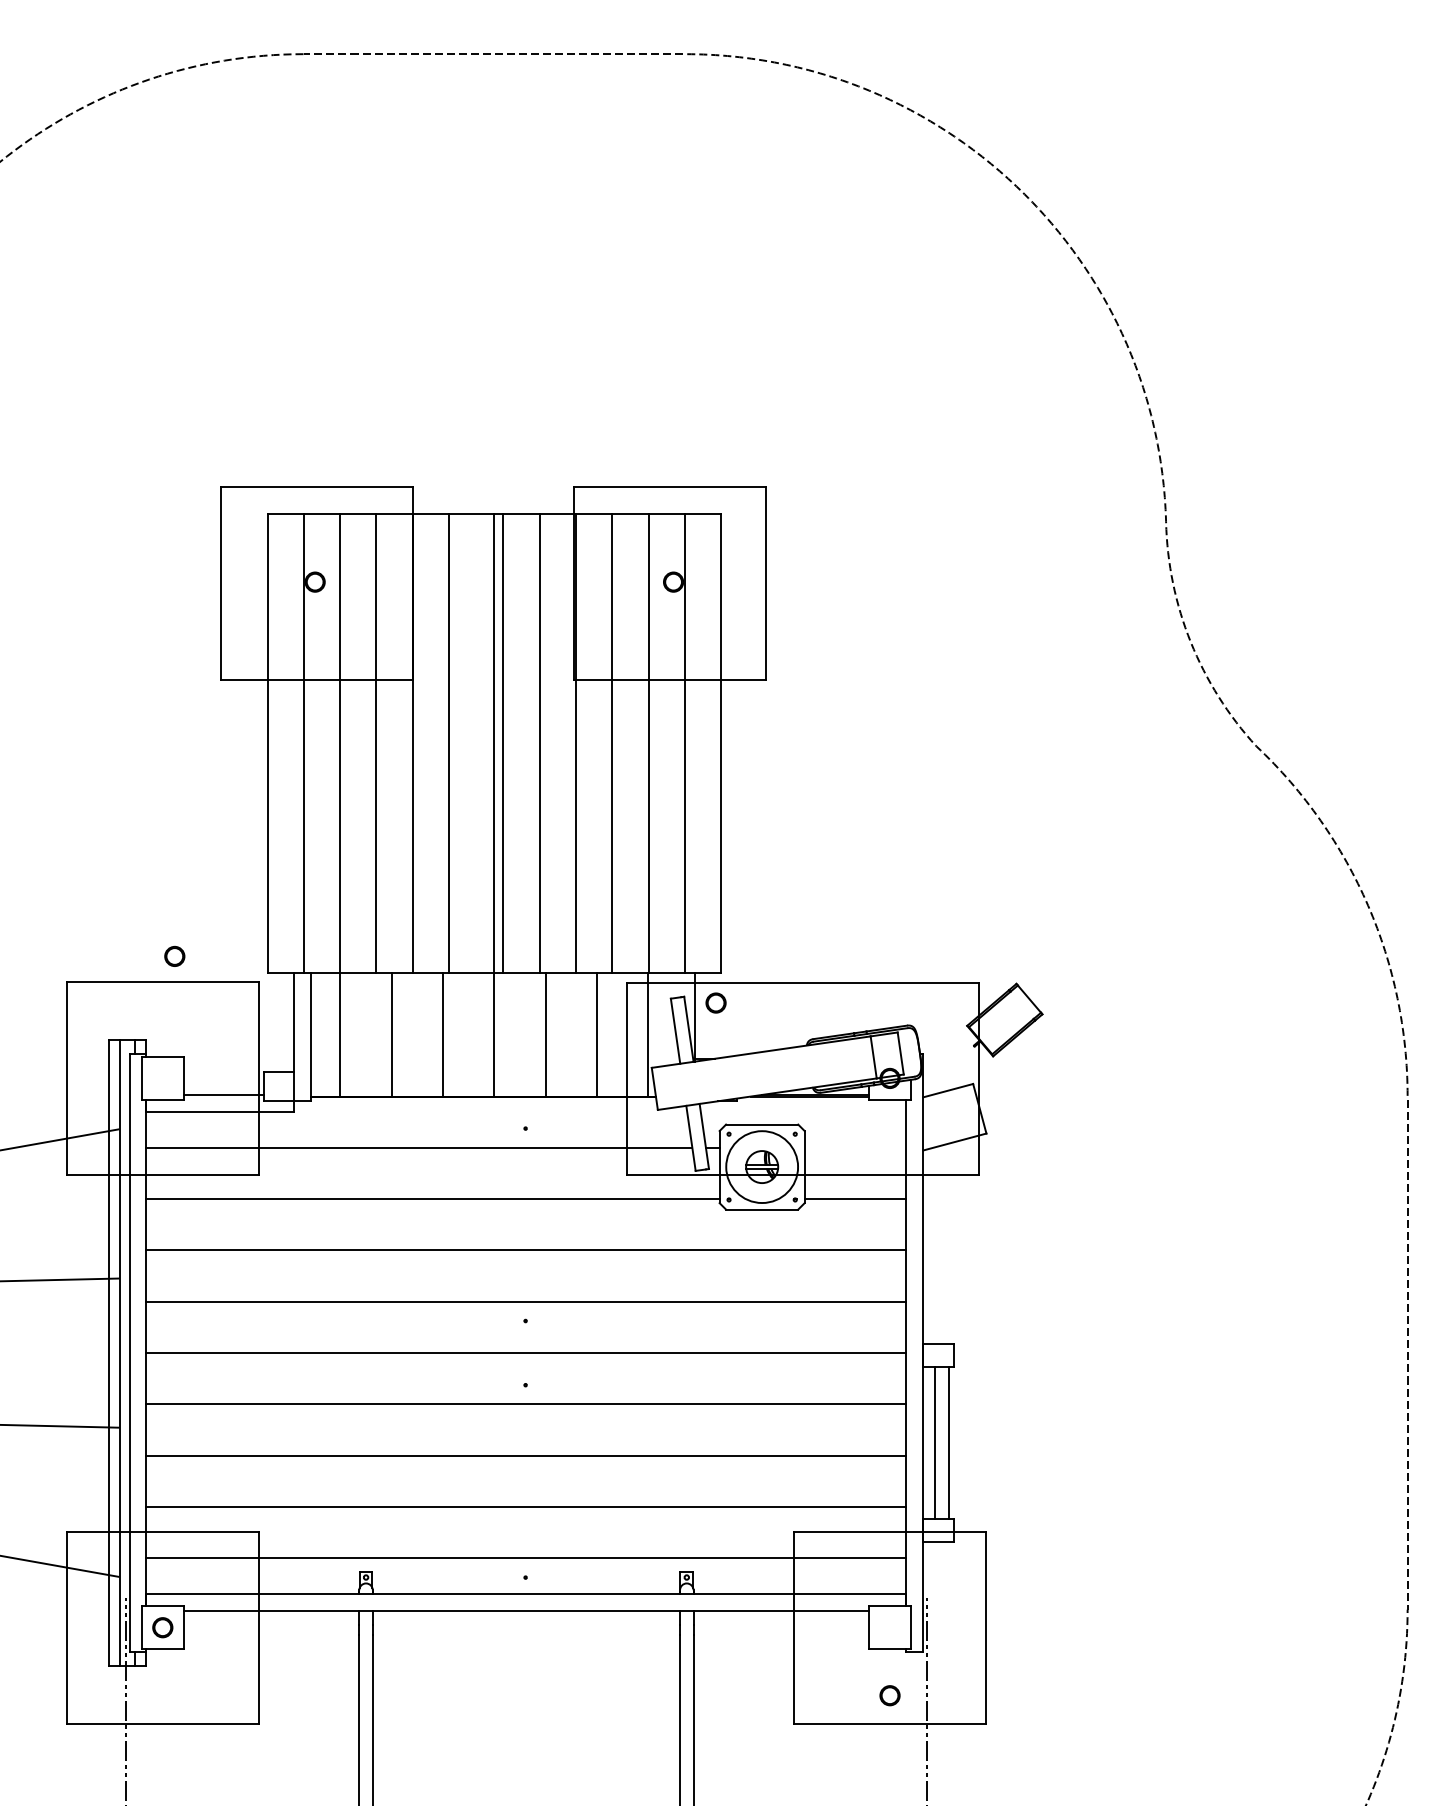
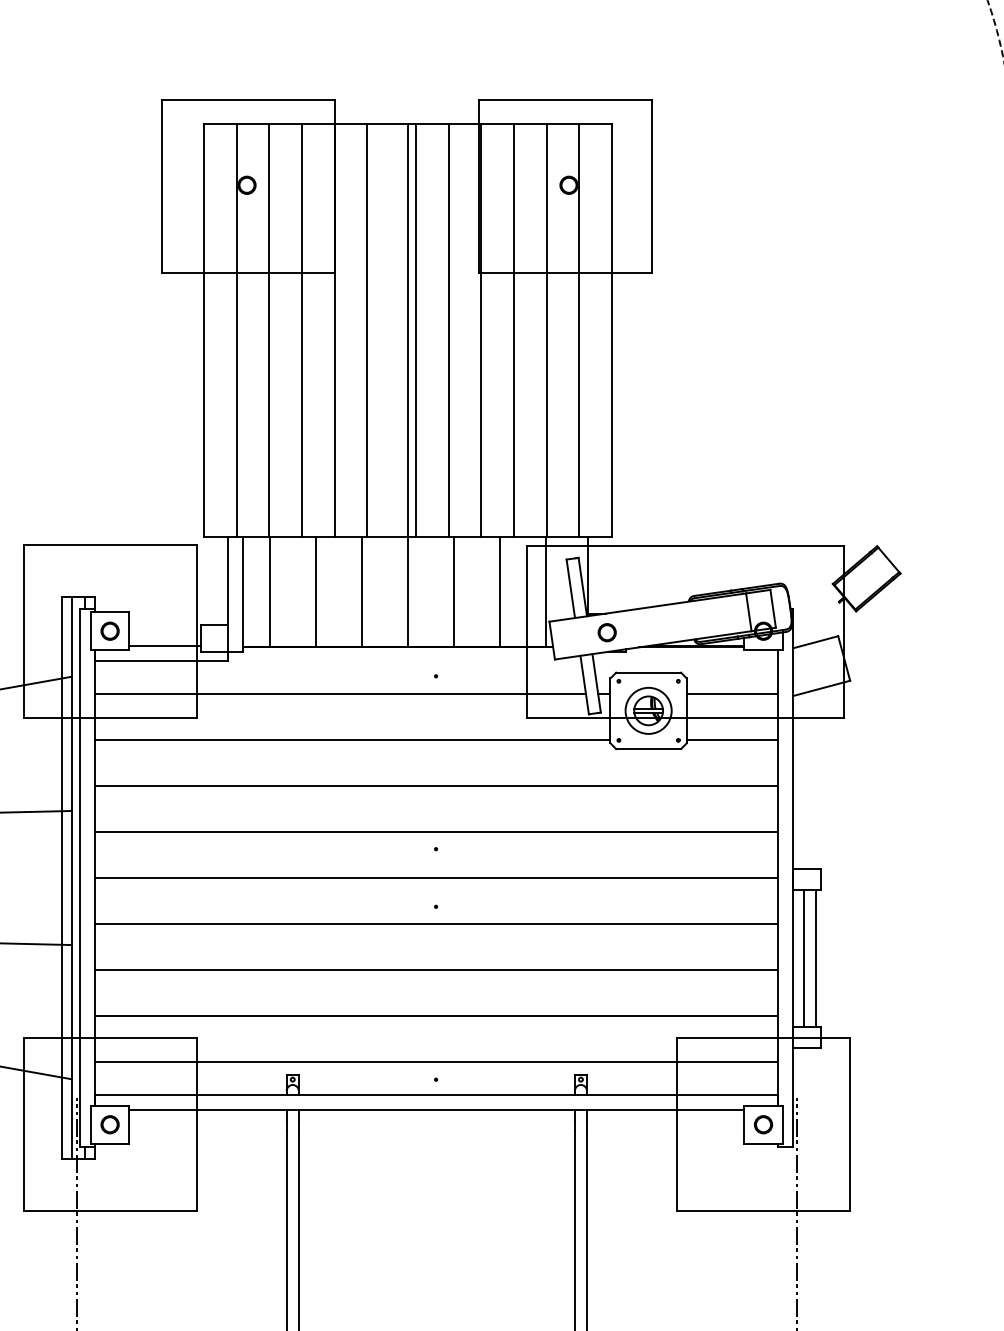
part: (174, 955) -> (109, 630), moved
circle: (715, 1002) -> (606, 632), moved
line: (855, 1147) -> (732, 693), added
circle: (761, 1166) -> (648, 710), size x0.71
circle: (889, 1695) -> (763, 1124), moved

